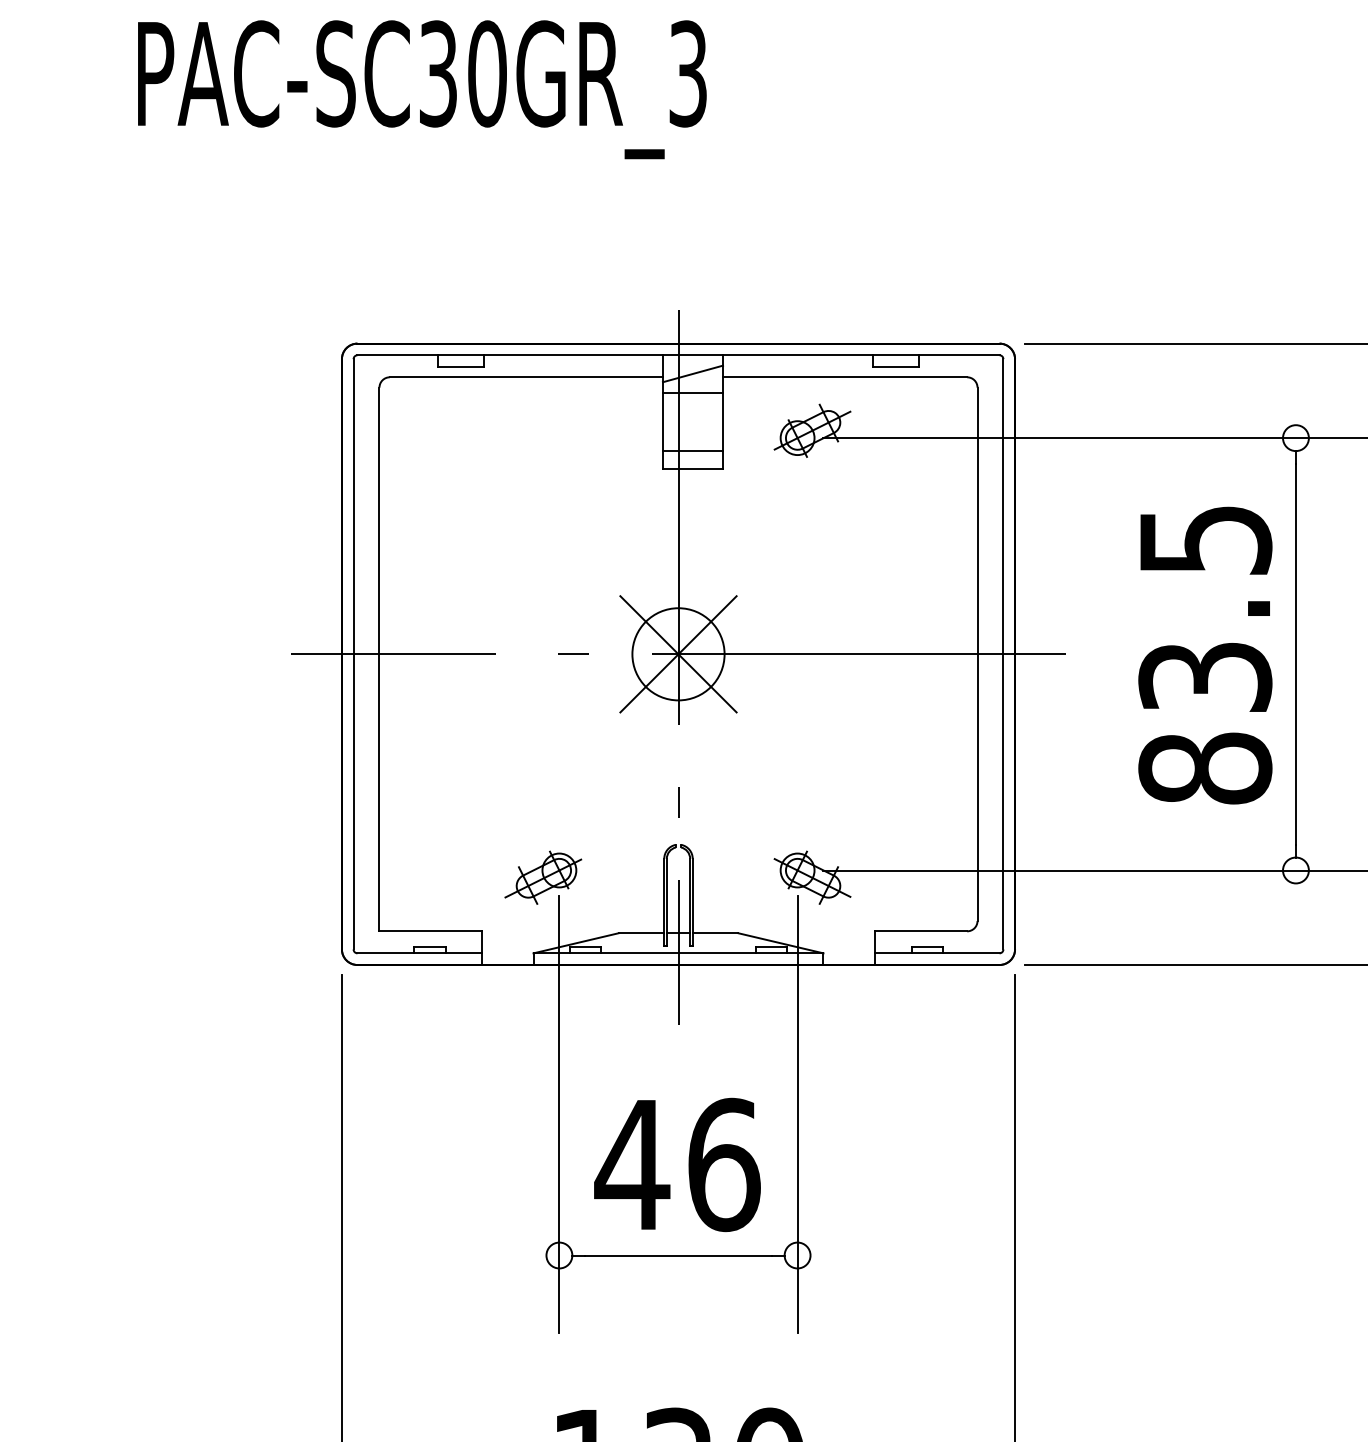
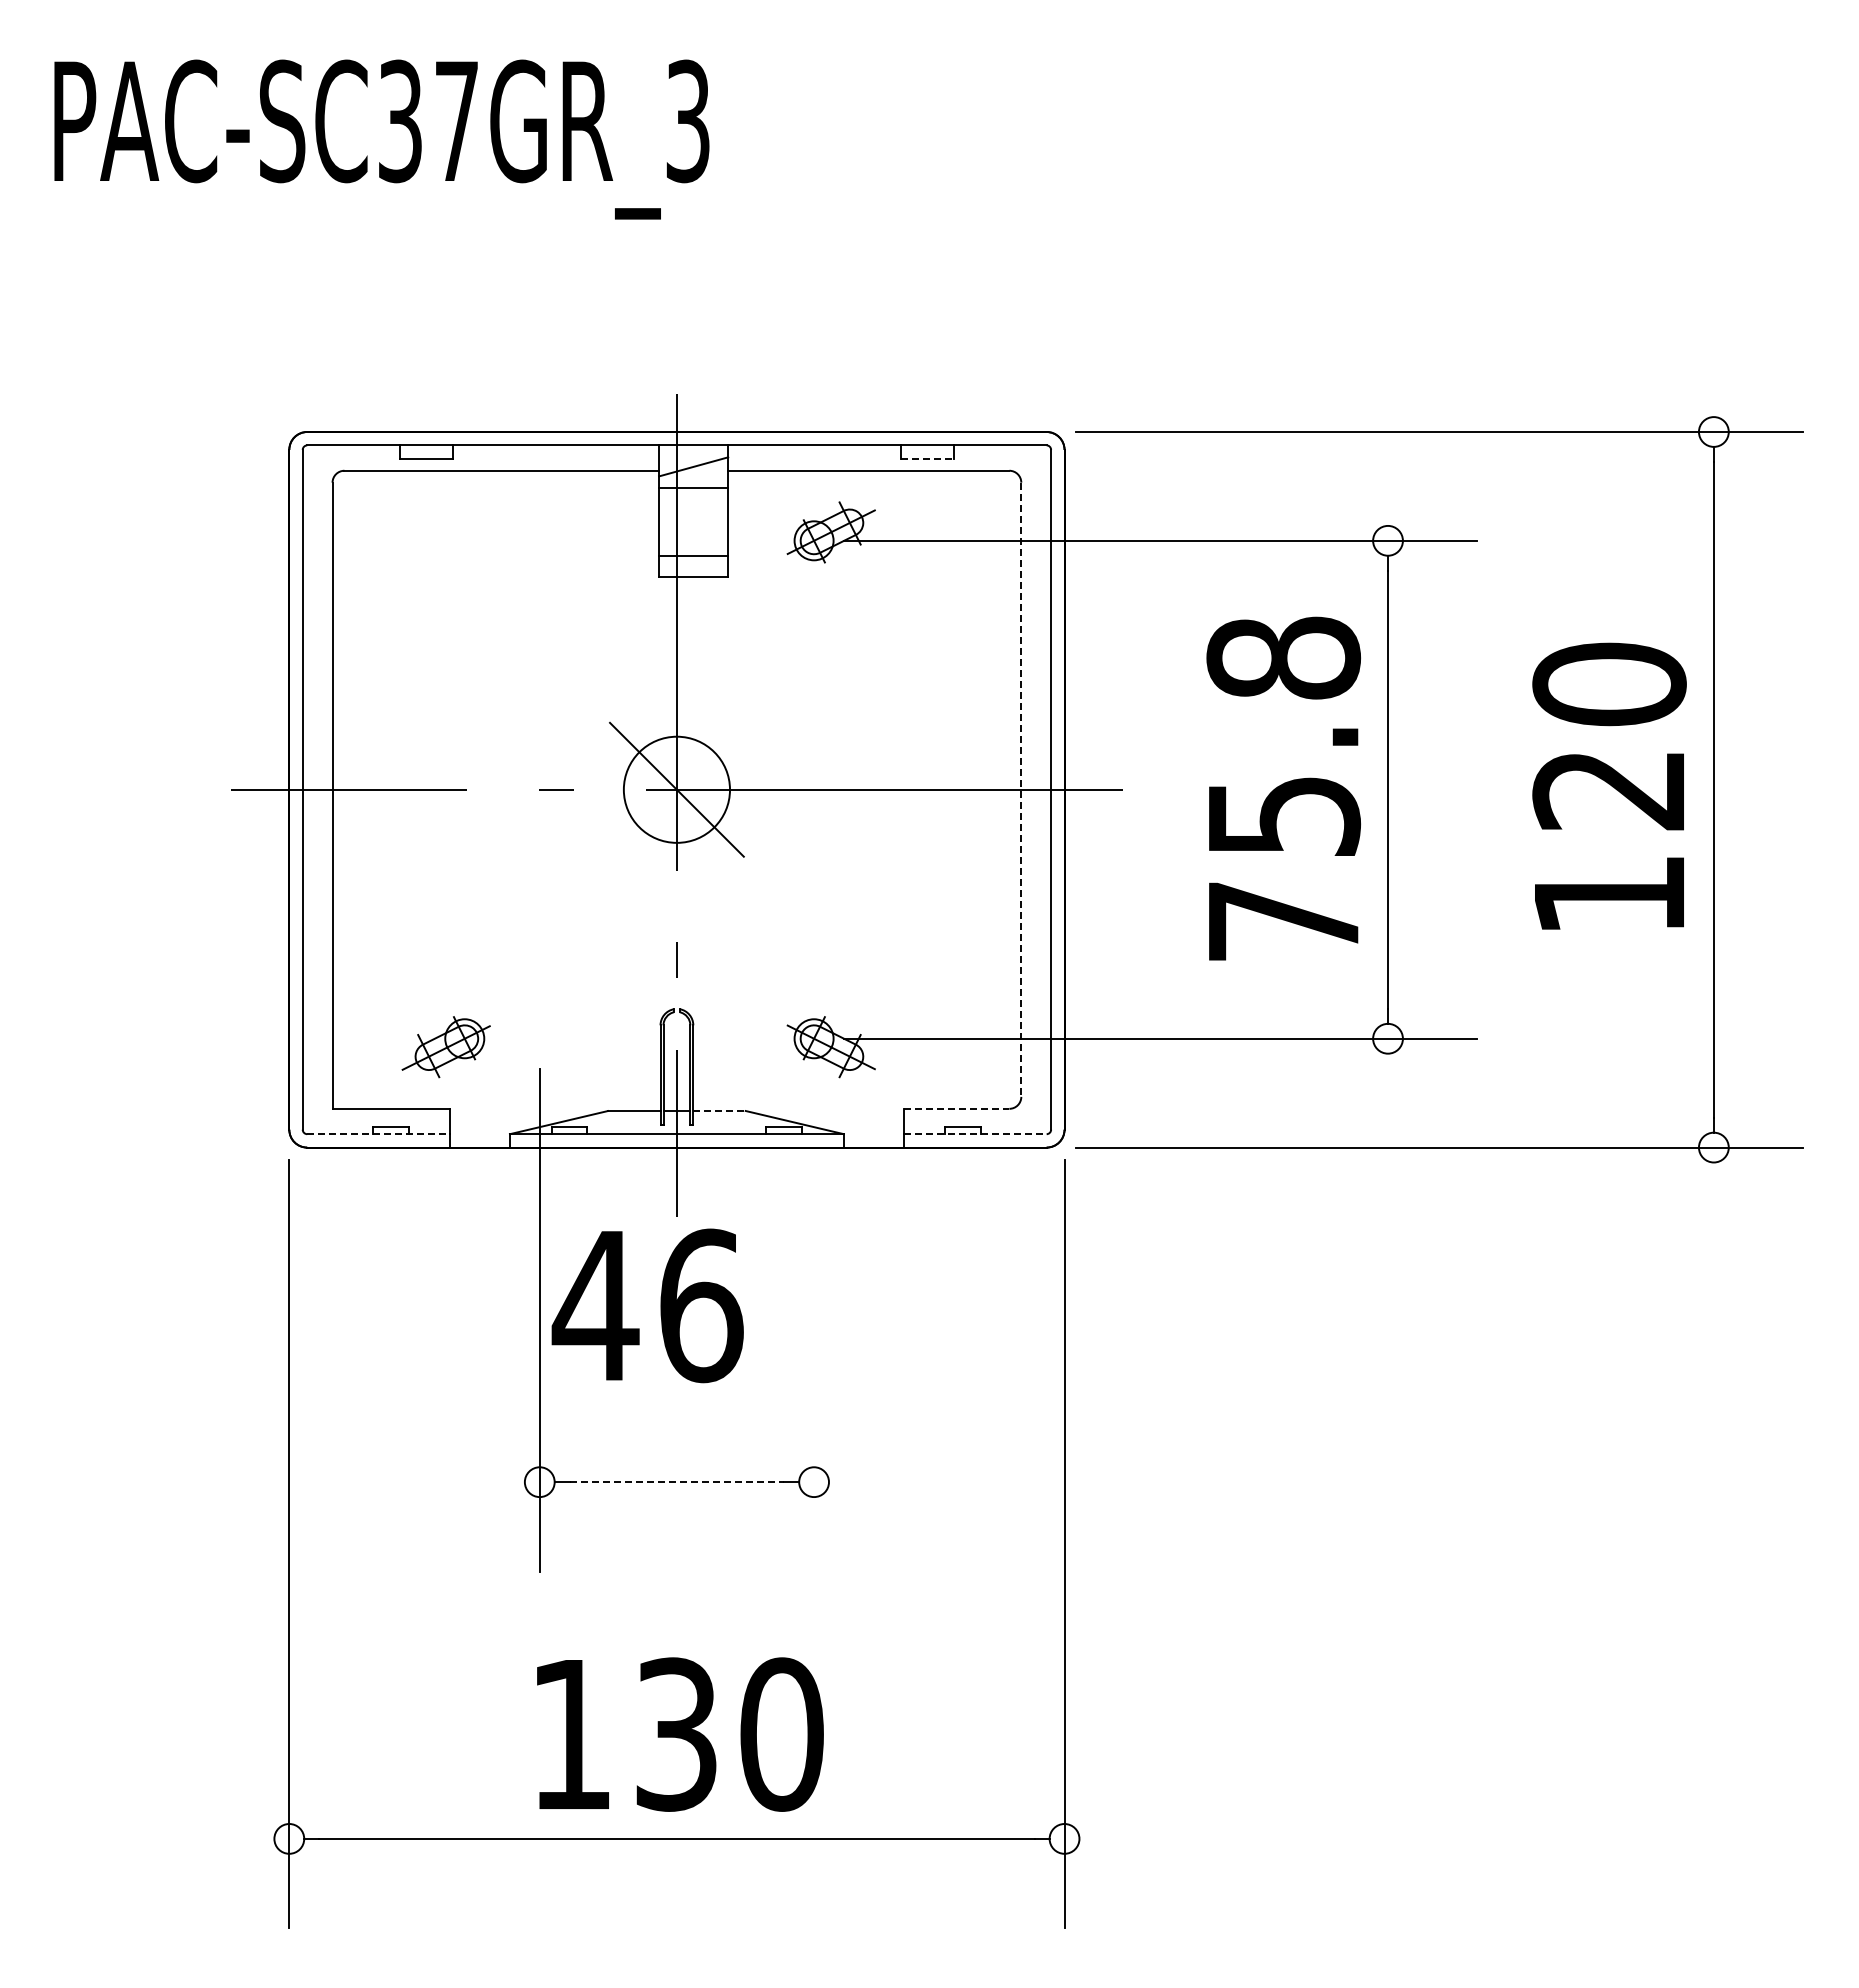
text: (487, 74) -> (456, 121), PAC-SC30GR_3 -> PAC-SC37GR_3
line: (896, 366) -> (927, 458), solid -> dashed
line: (678, 654) -> (676, 789), removed
line: (977, 654) -> (1021, 790), solid -> dashed
text: (1205, 654) -> (1283, 789), 83.5 -> 75.8
part: (542, 878) -> (445, 1047), moved
line: (921, 931) -> (956, 1108), solid -> dashed
line: (716, 933) -> (720, 1111), solid -> dashed
line: (419, 953) -> (378, 1134), solid -> dashed
line: (937, 953) -> (975, 1134), solid -> dashed
line: (797, 1114) -> (814, 1319), removed
text: (677, 1164) -> (647, 1305), moved
line: (678, 1255) -> (677, 1482), solid -> dashed

